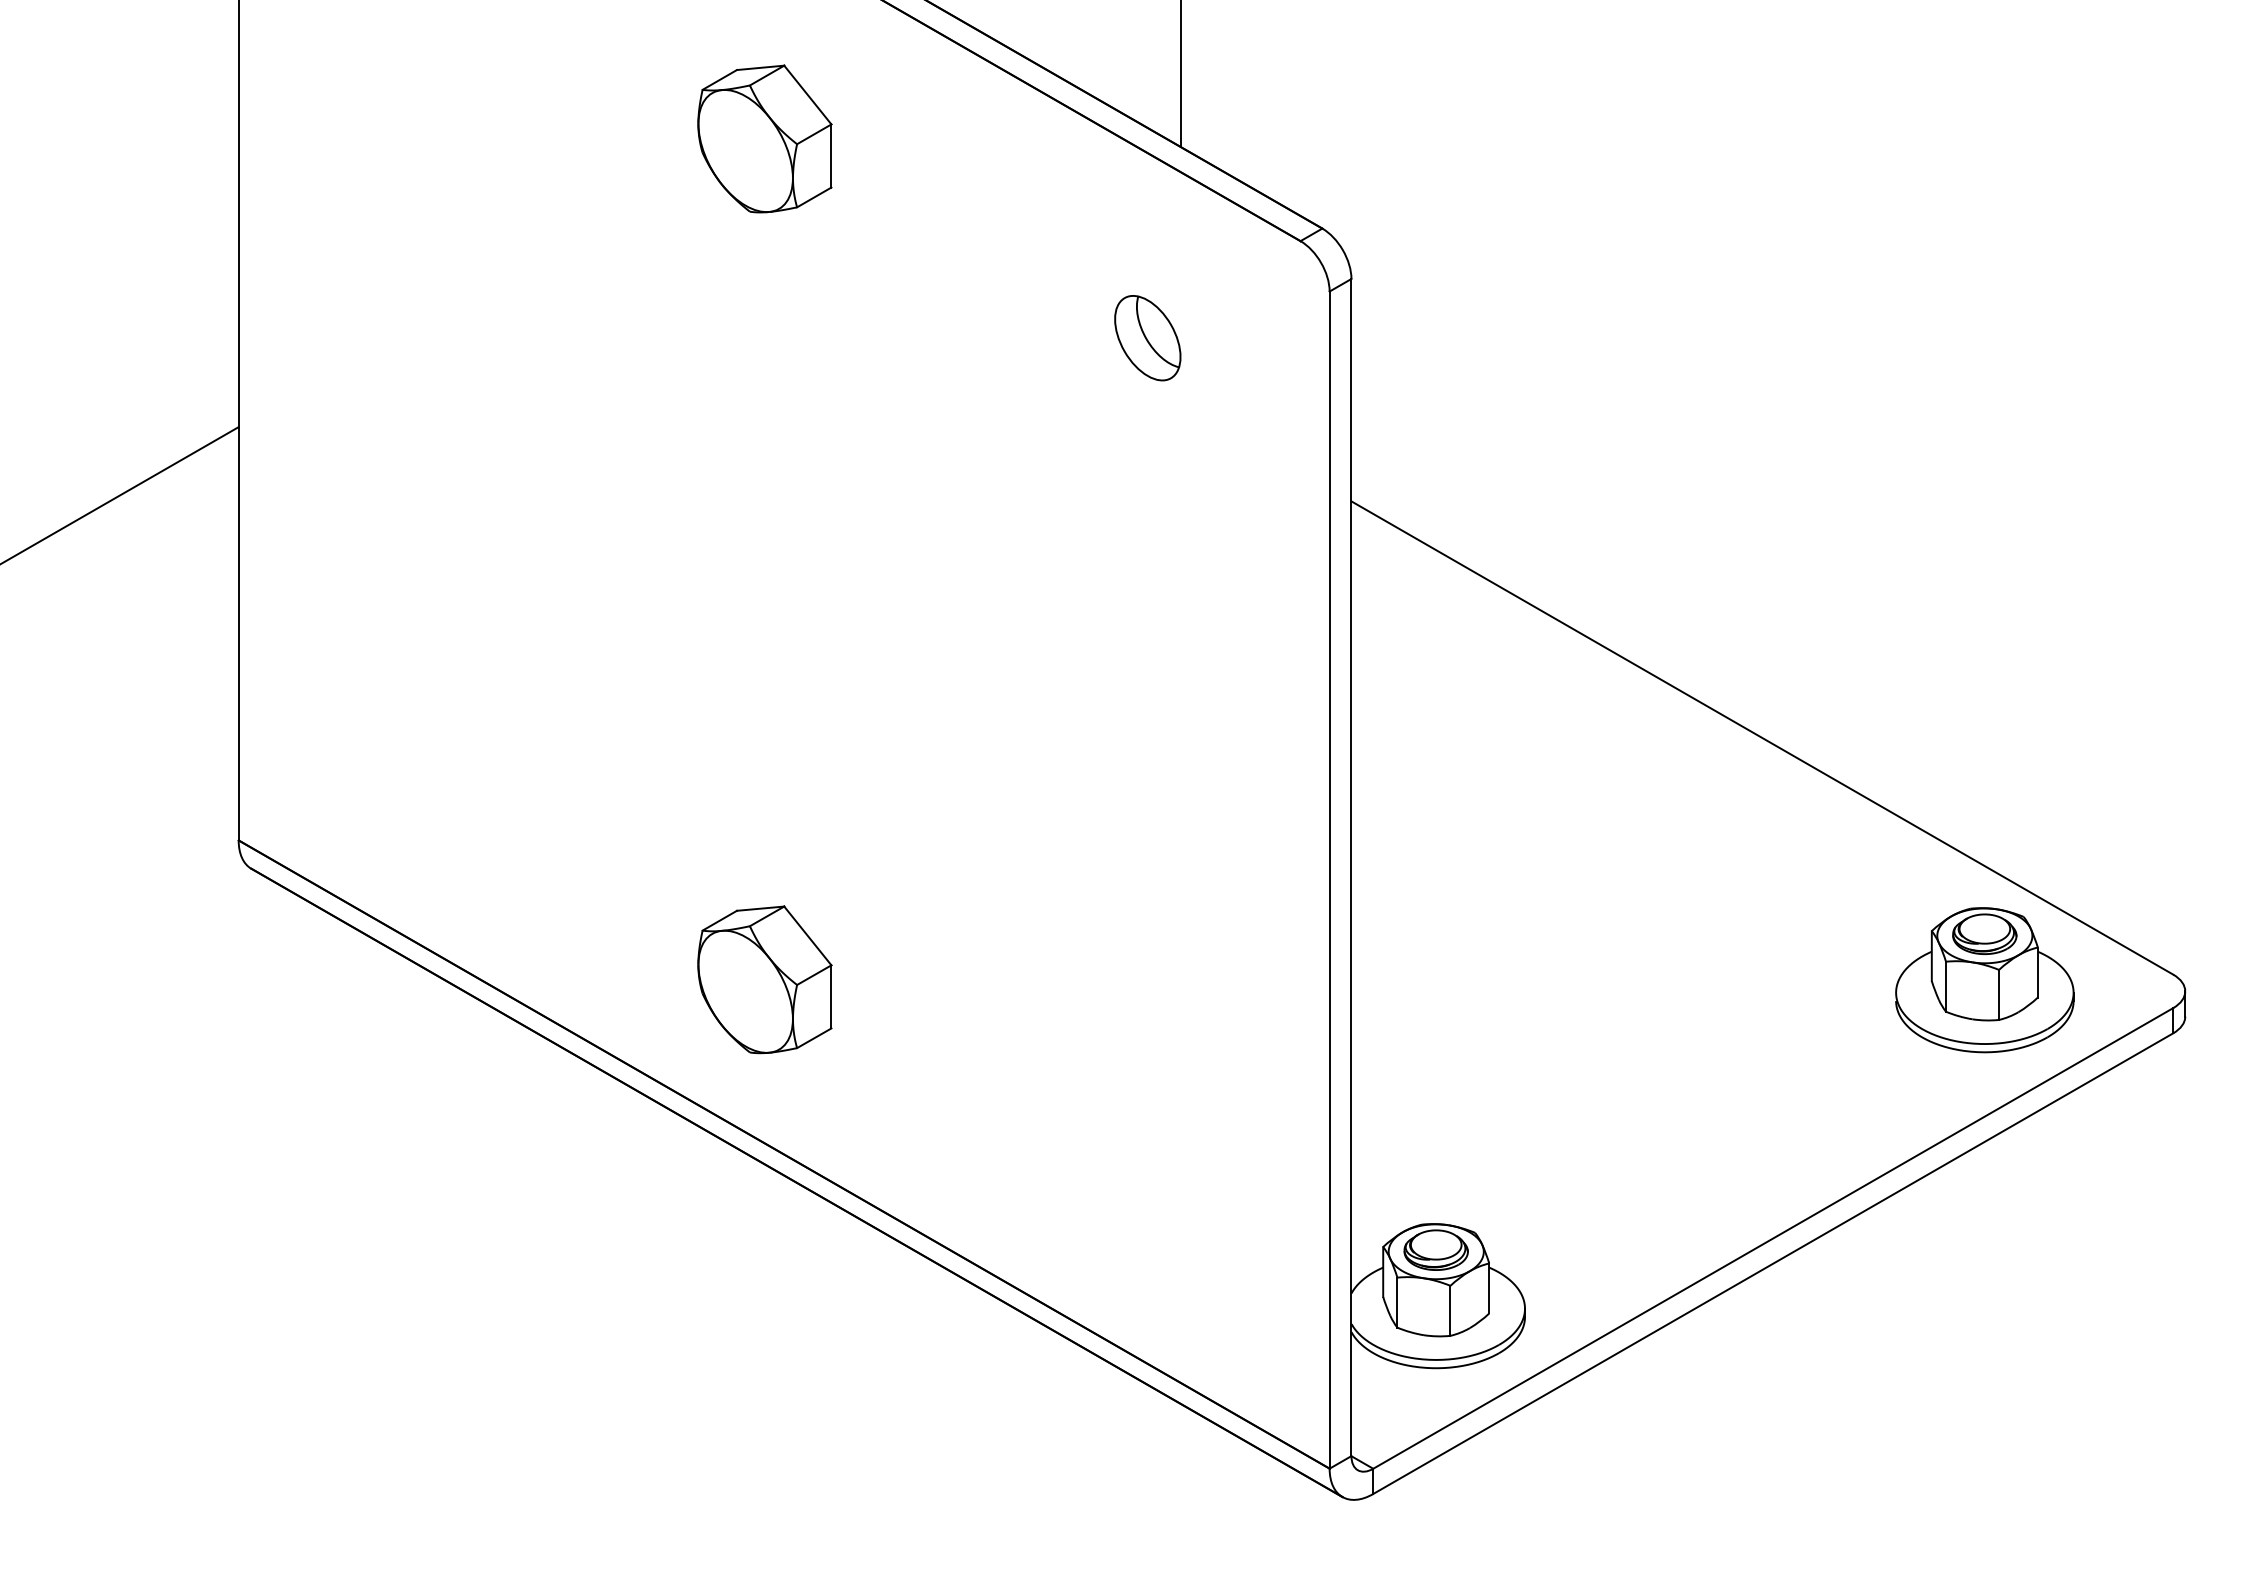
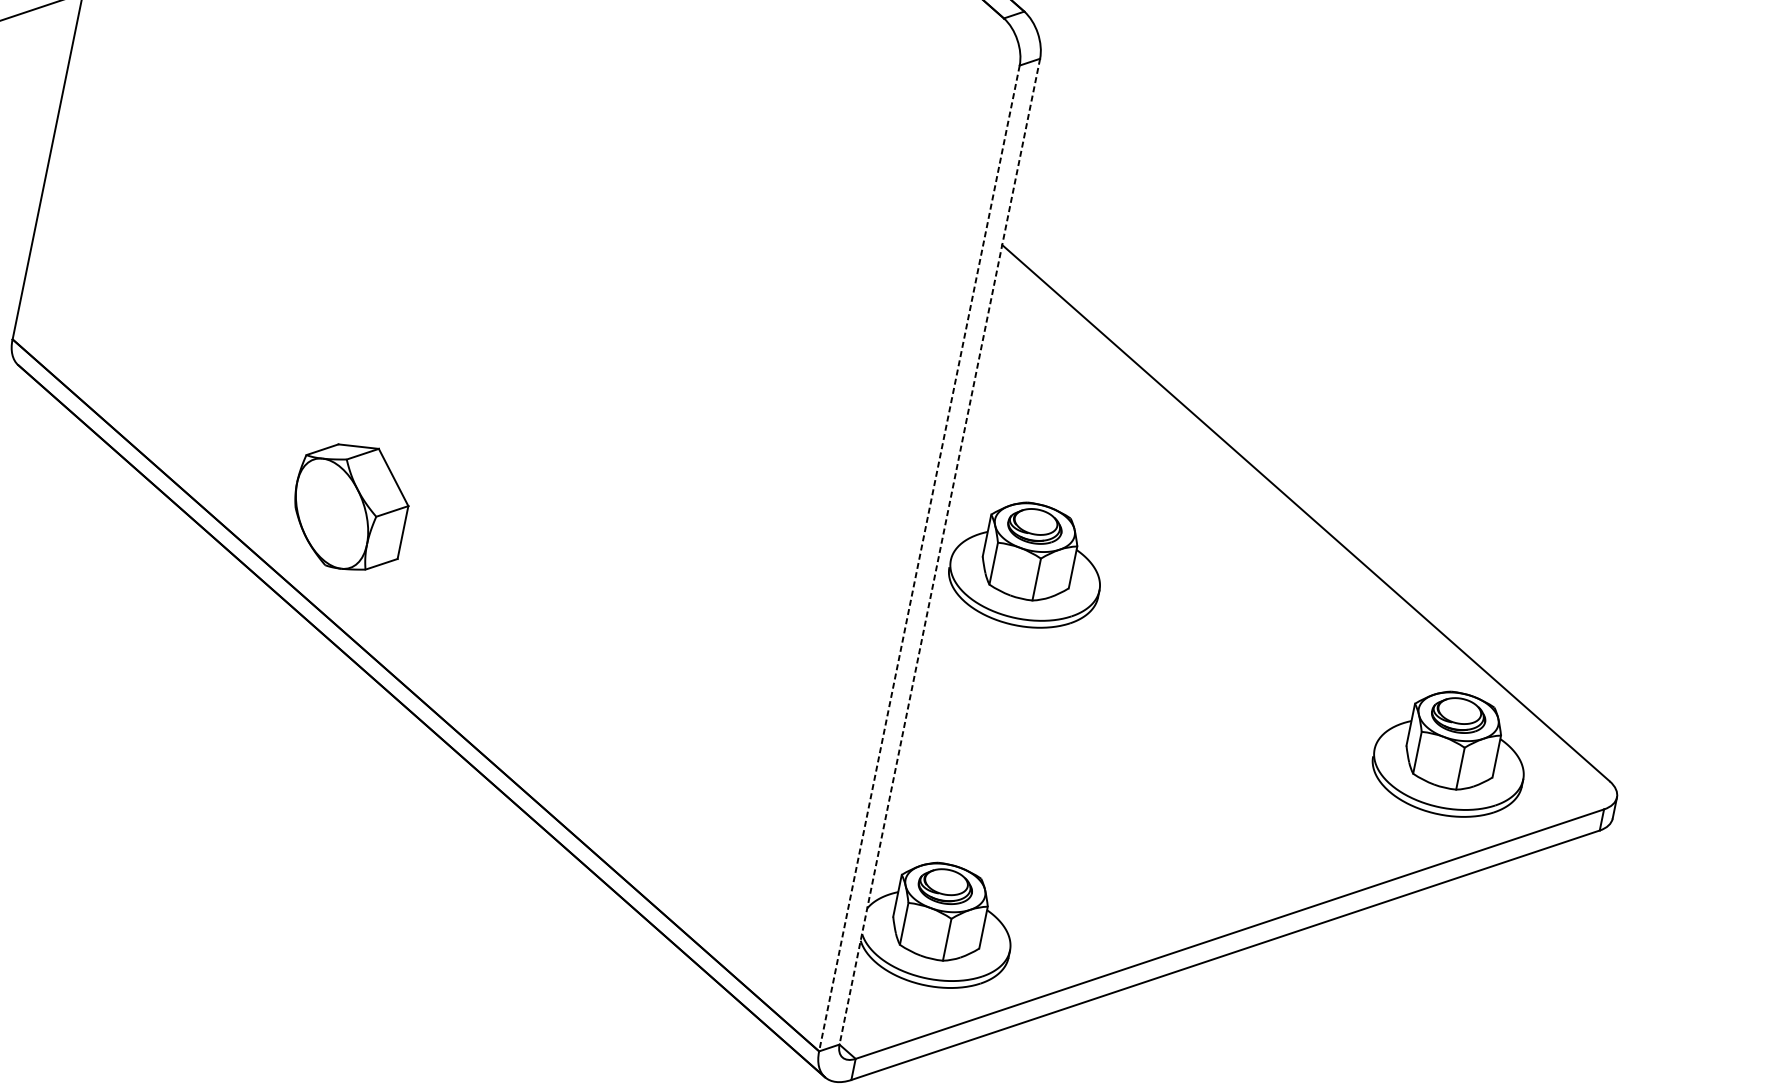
part: (1147, 338) -> (859, 73), removed
part: (1454, 862) -> (1026, 565), added
line: (1351, 867) -> (939, 551), solid -> dashed
line: (1329, 880) -> (919, 558), solid -> dashed
part: (764, 979) -> (349, 506), moved

